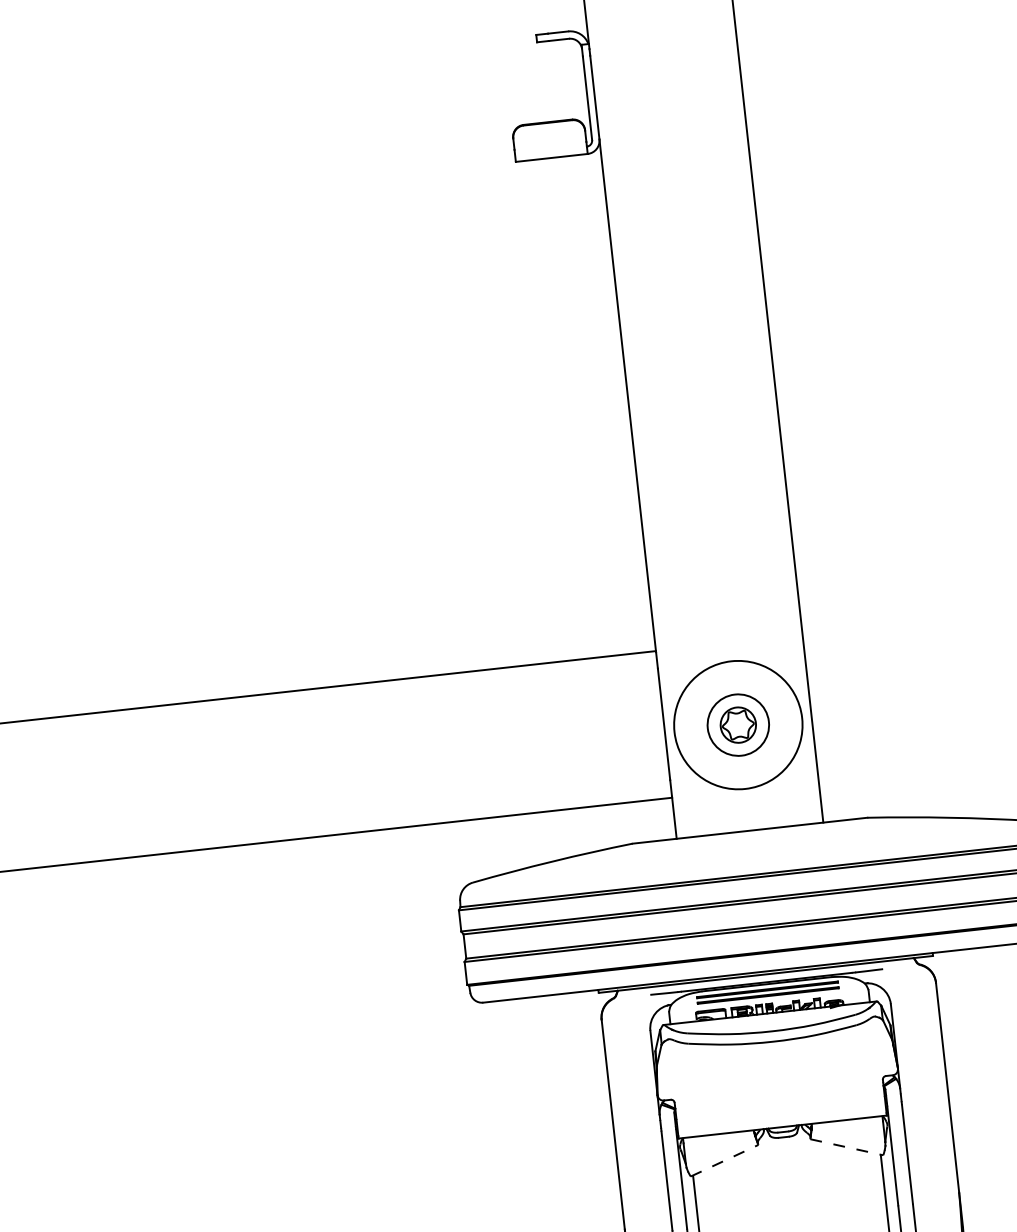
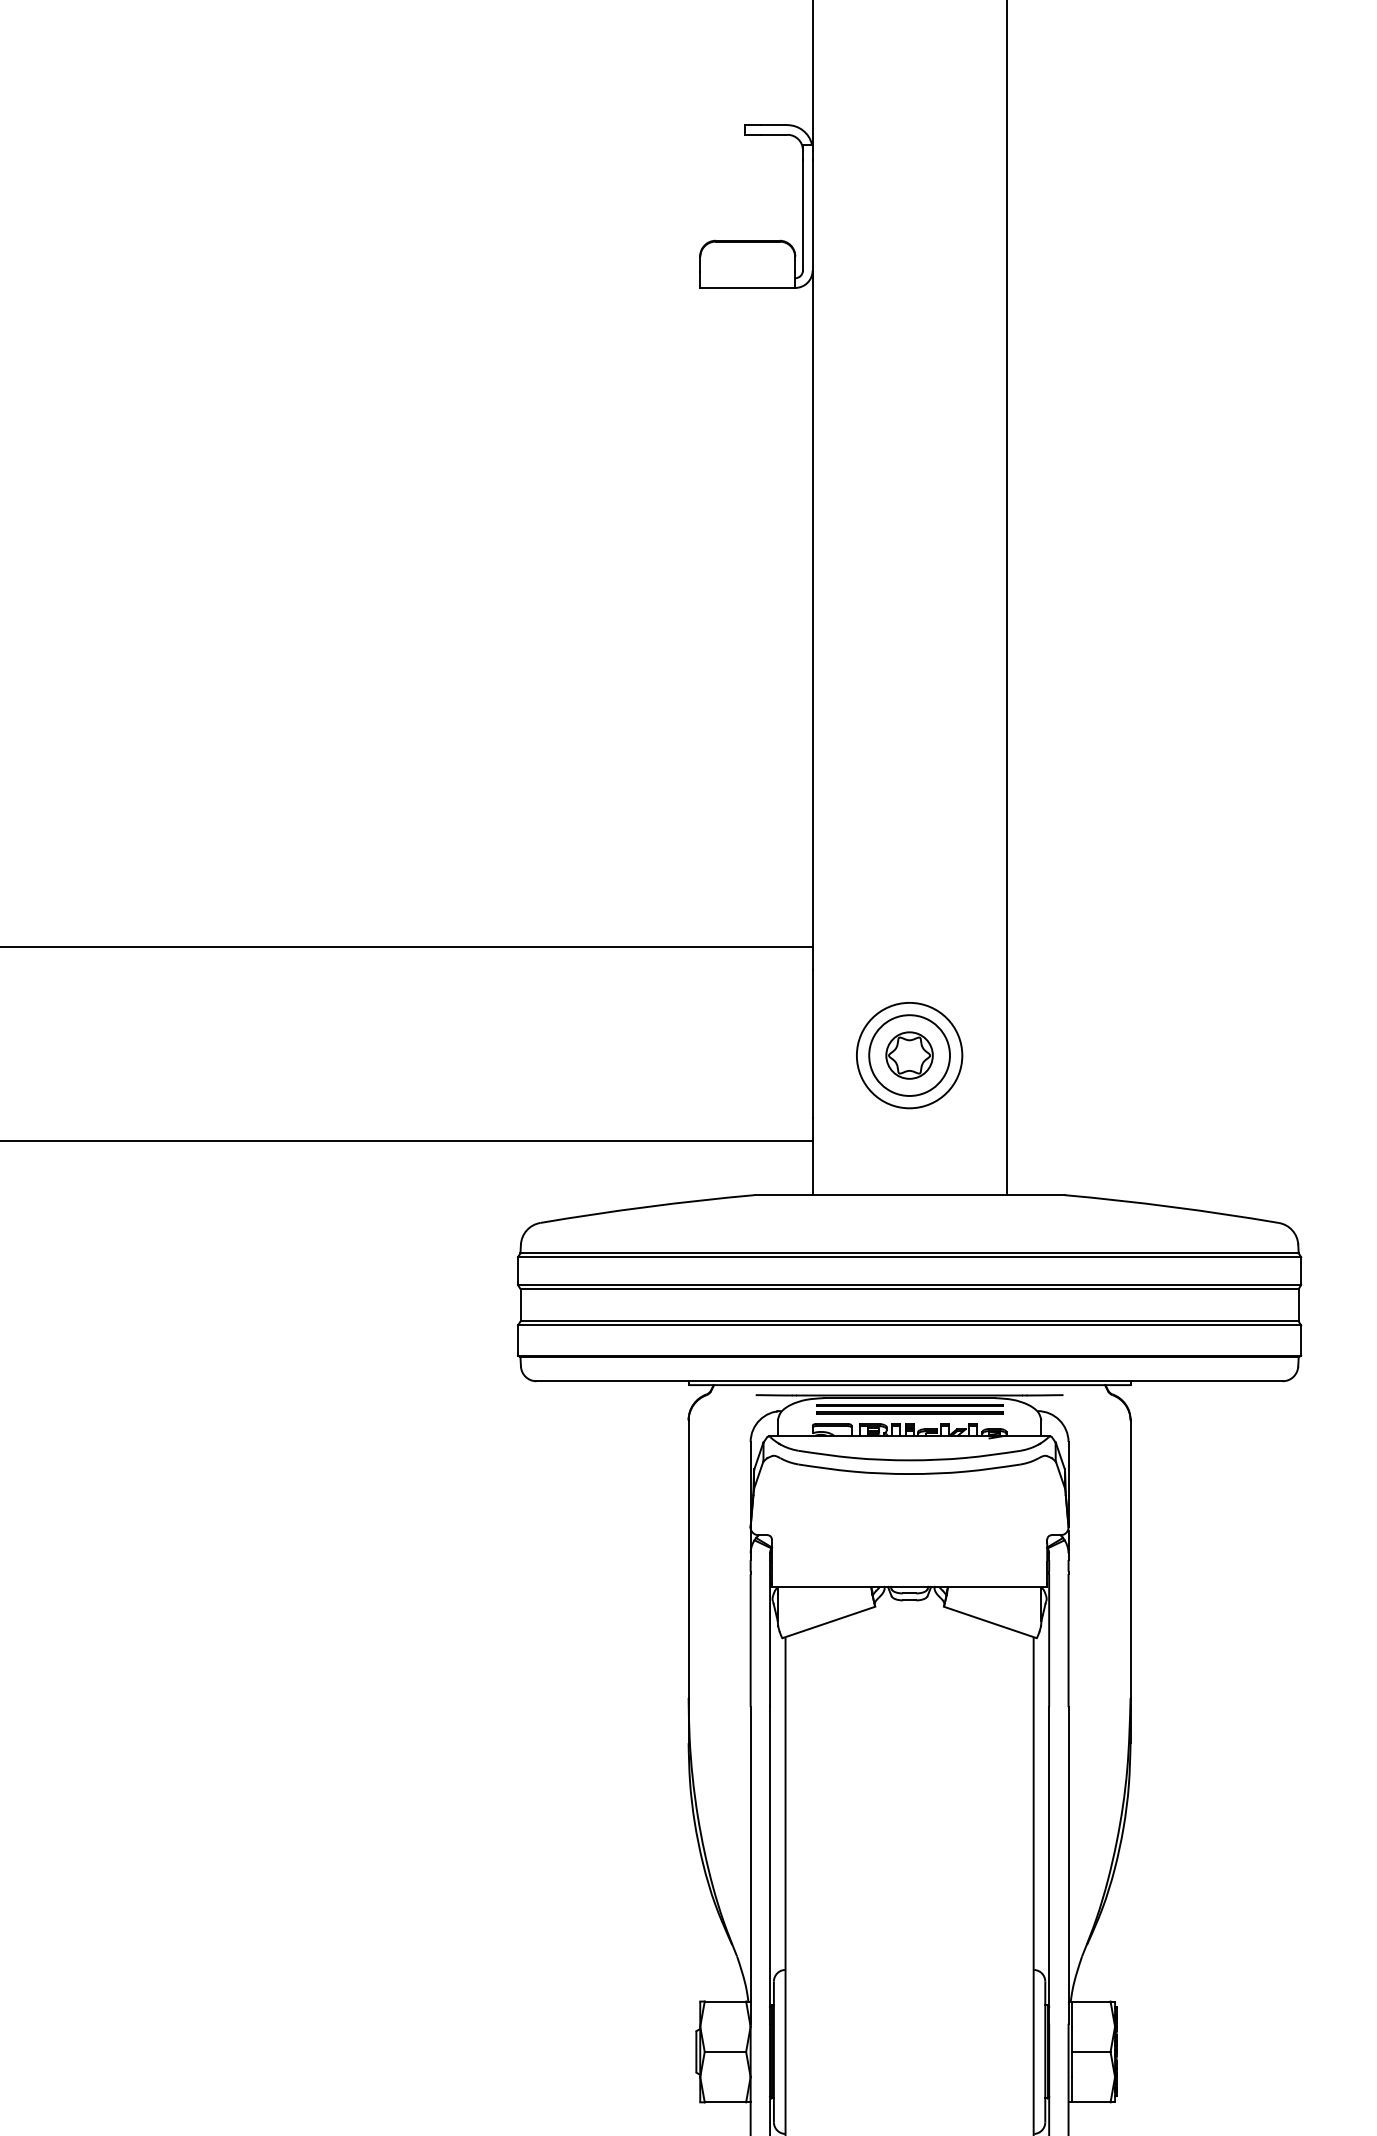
circle: (738, 725) -> (909, 1055), size x0.62
line: (846, 1147) -> (990, 1622), dashed -> solid
line: (724, 1160) -> (828, 1622), dashed -> solid

